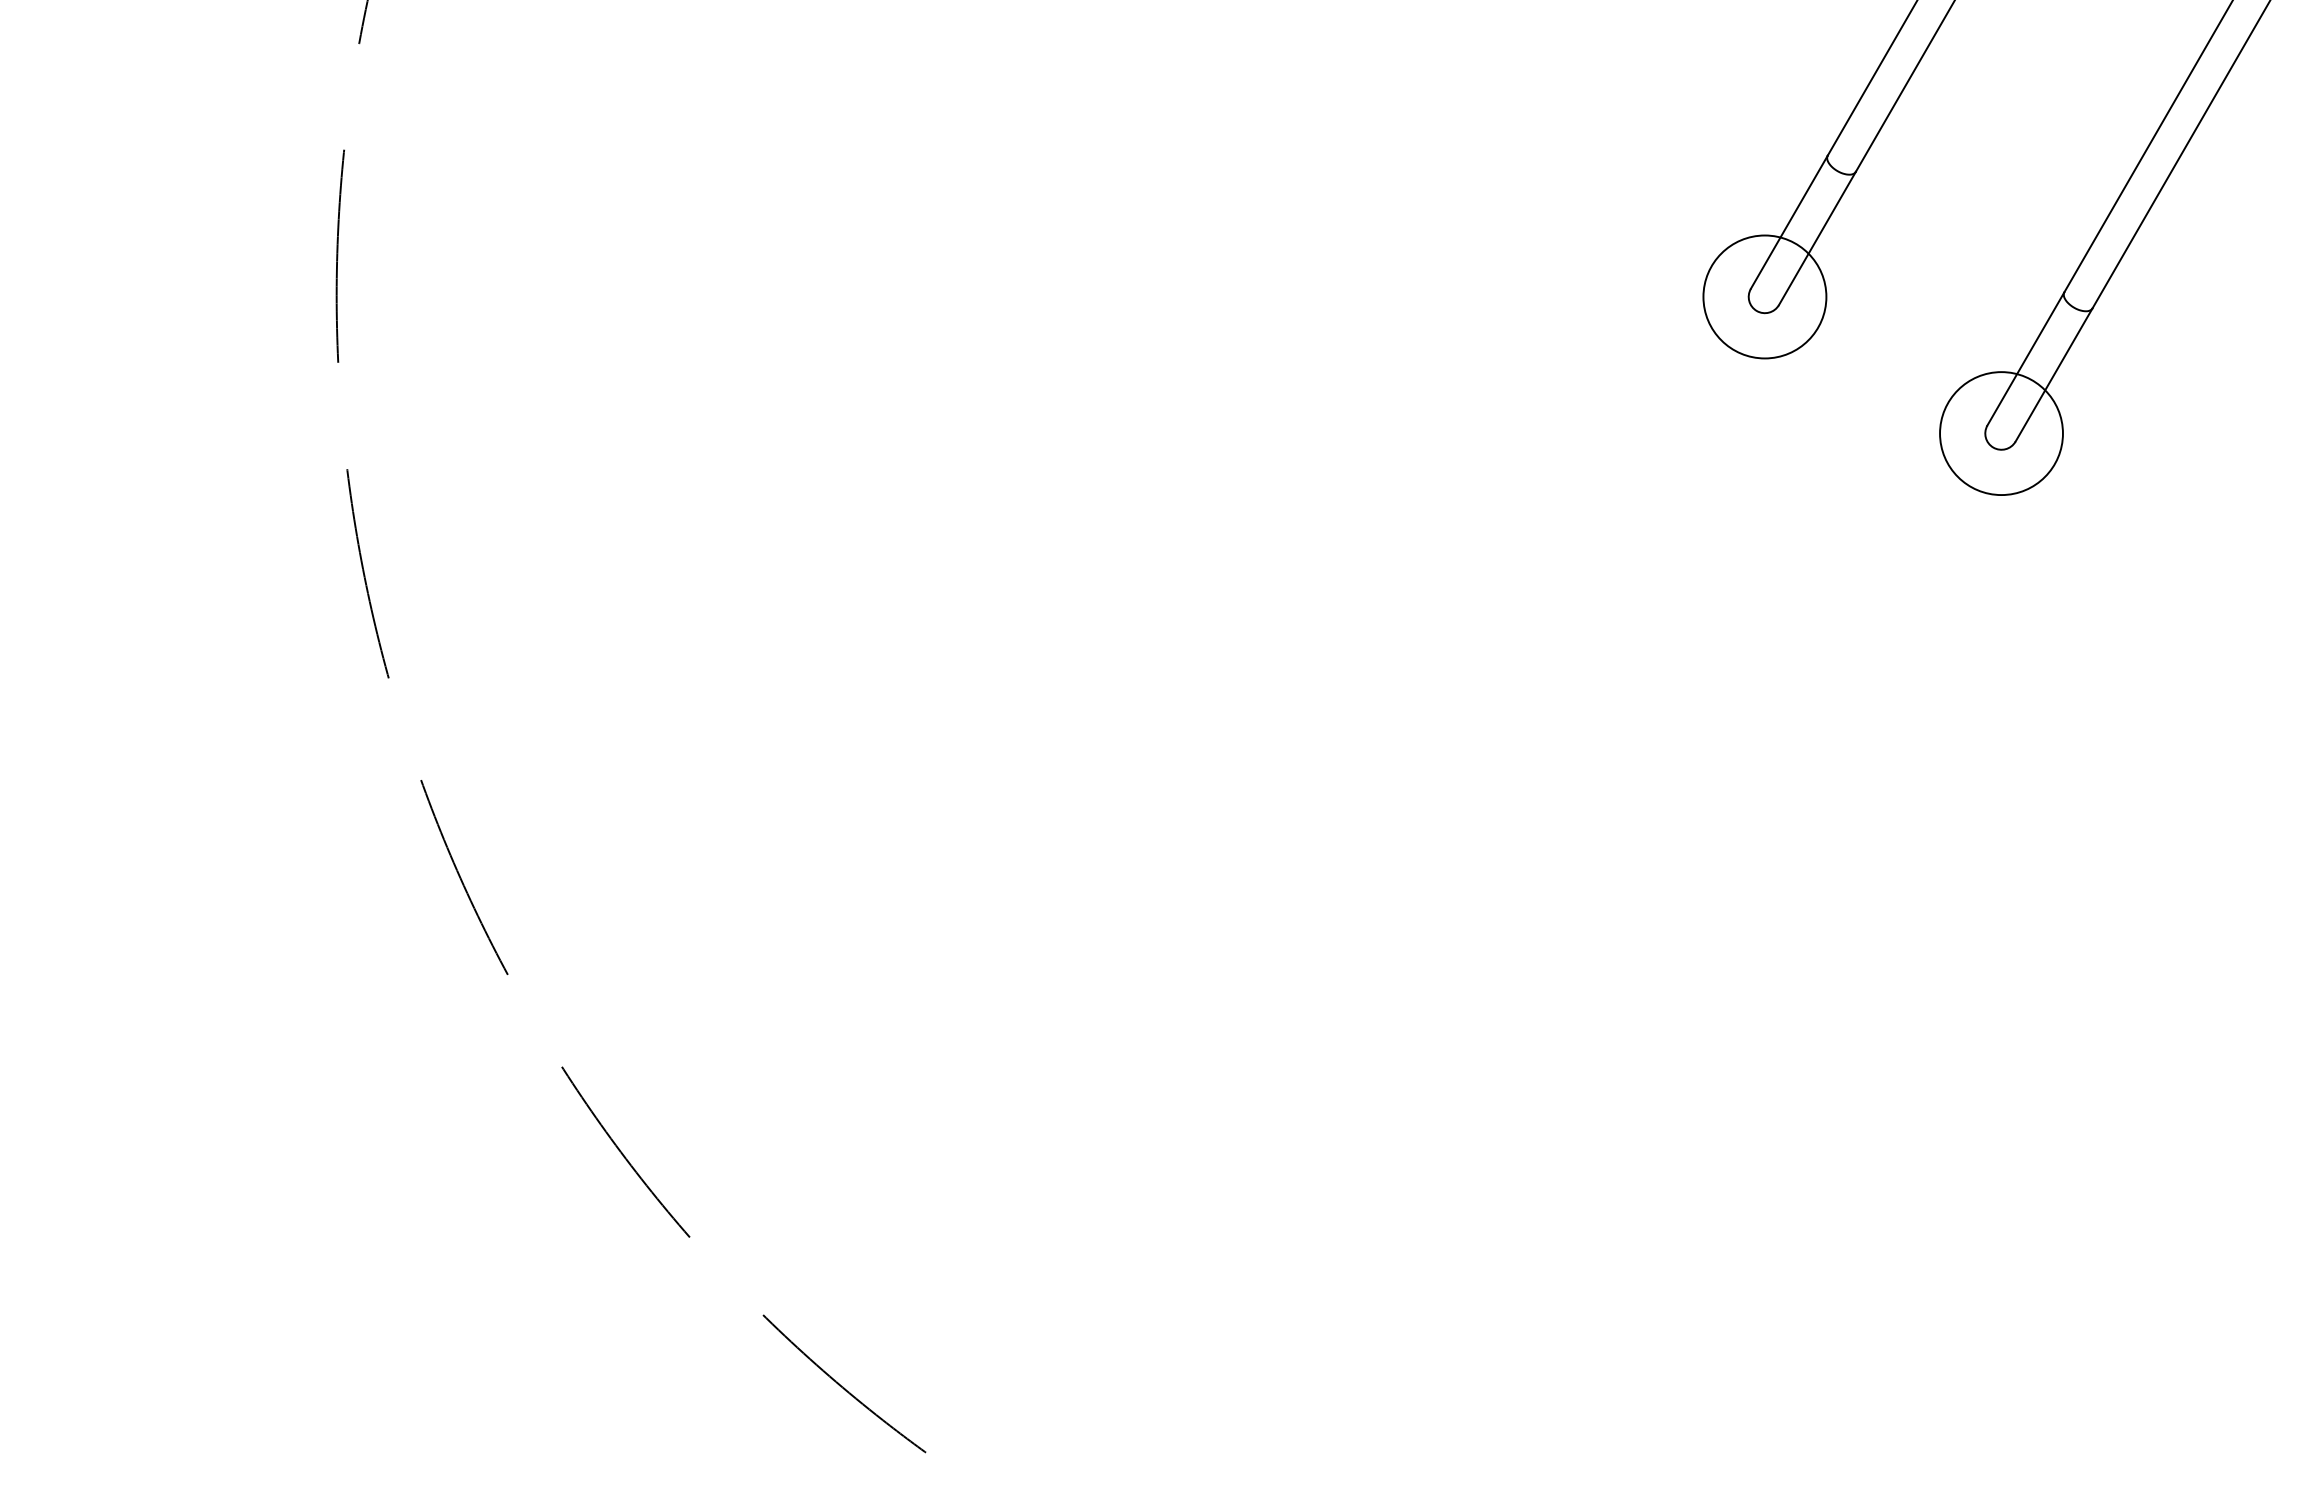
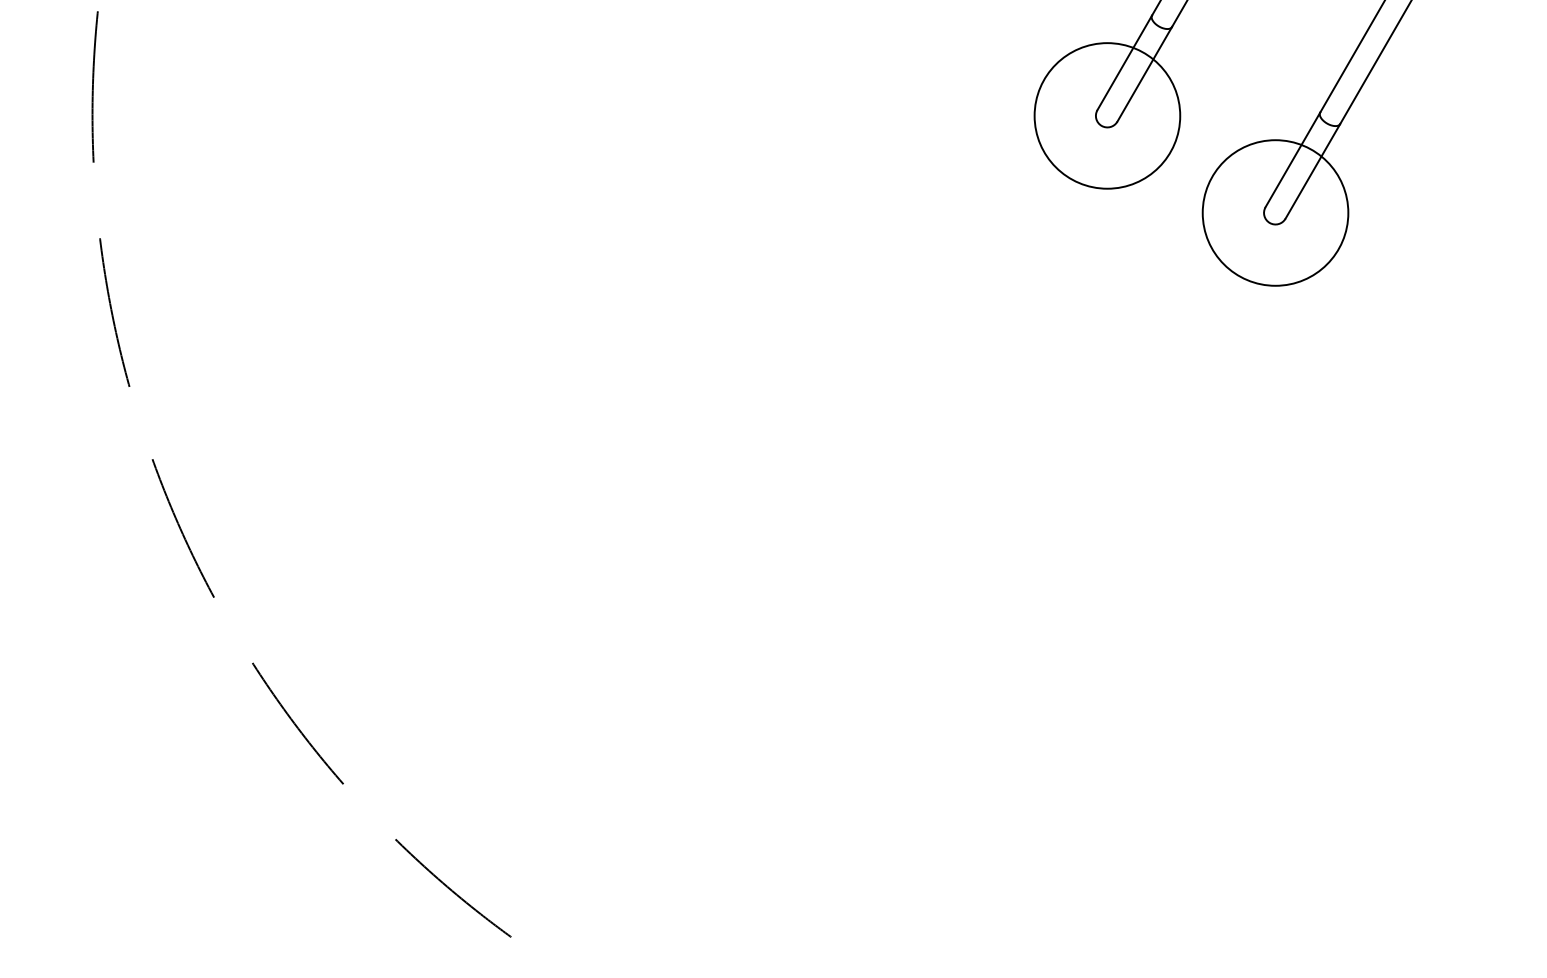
circle: (1764, 296) -> (1107, 115), size x1.67
circle: (2001, 433) -> (1275, 212), size x1.67

